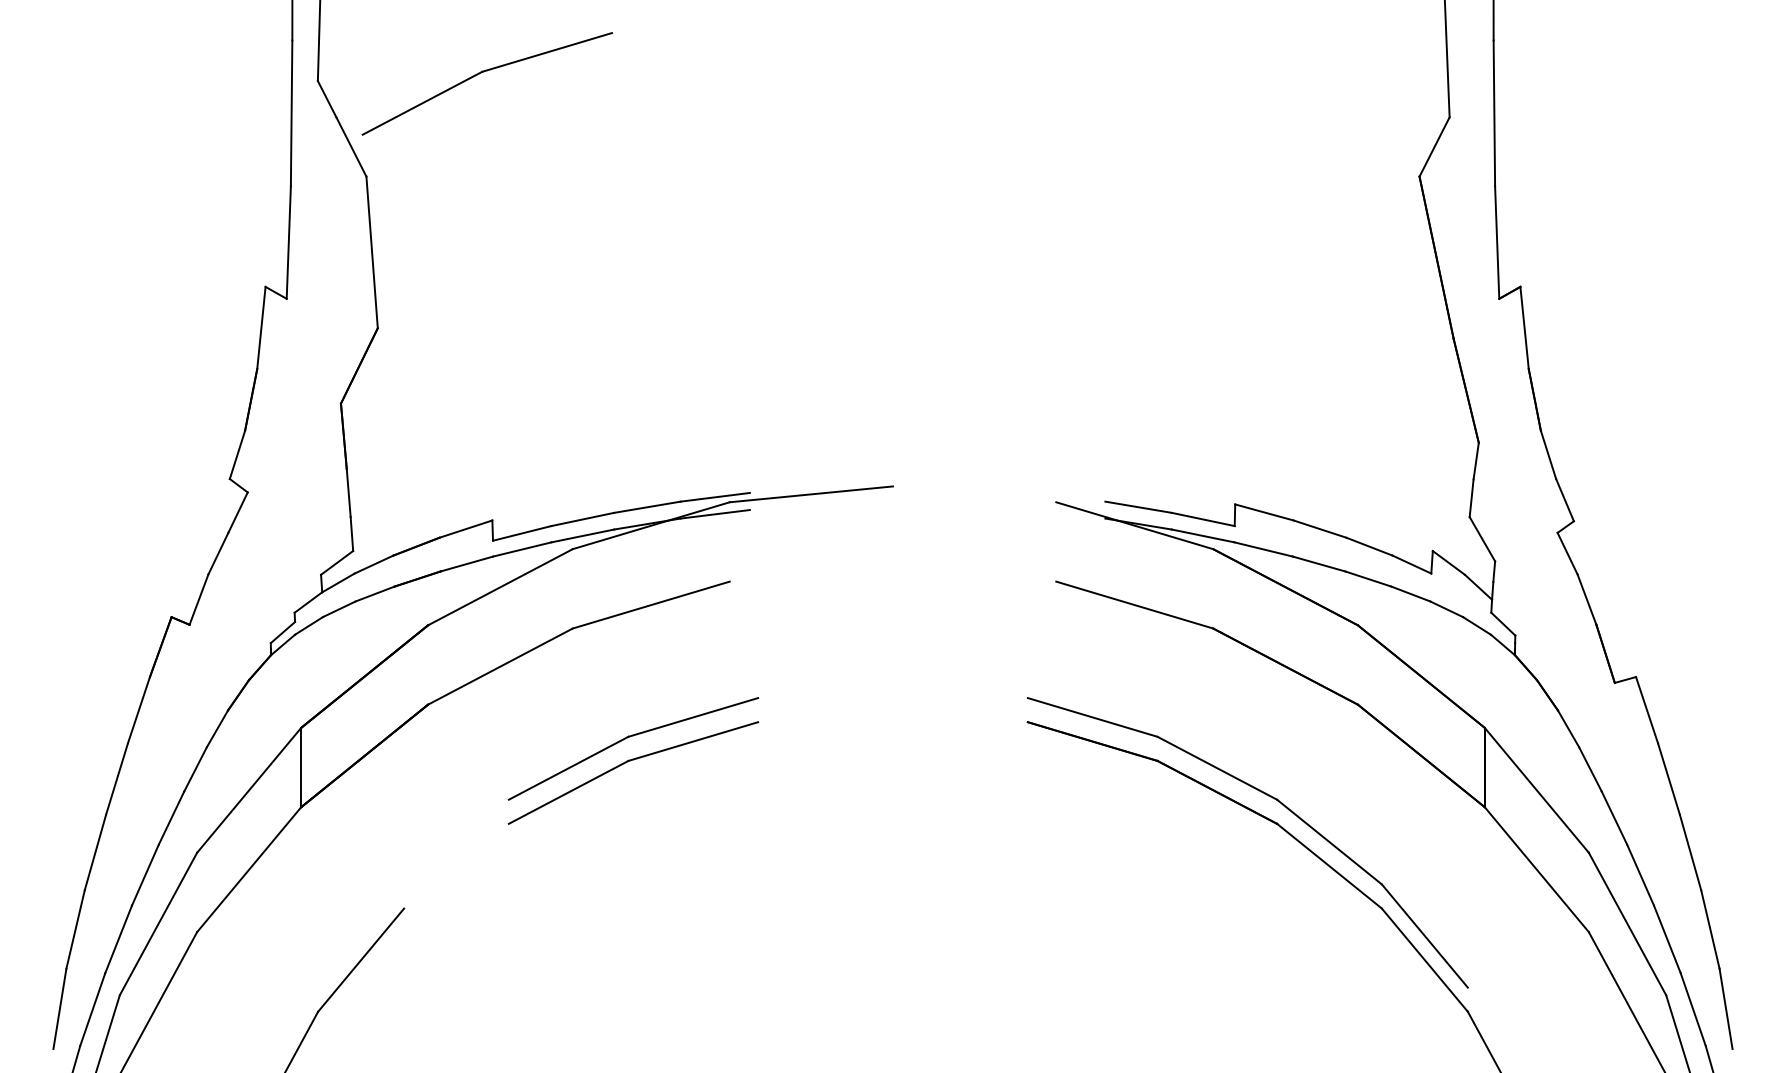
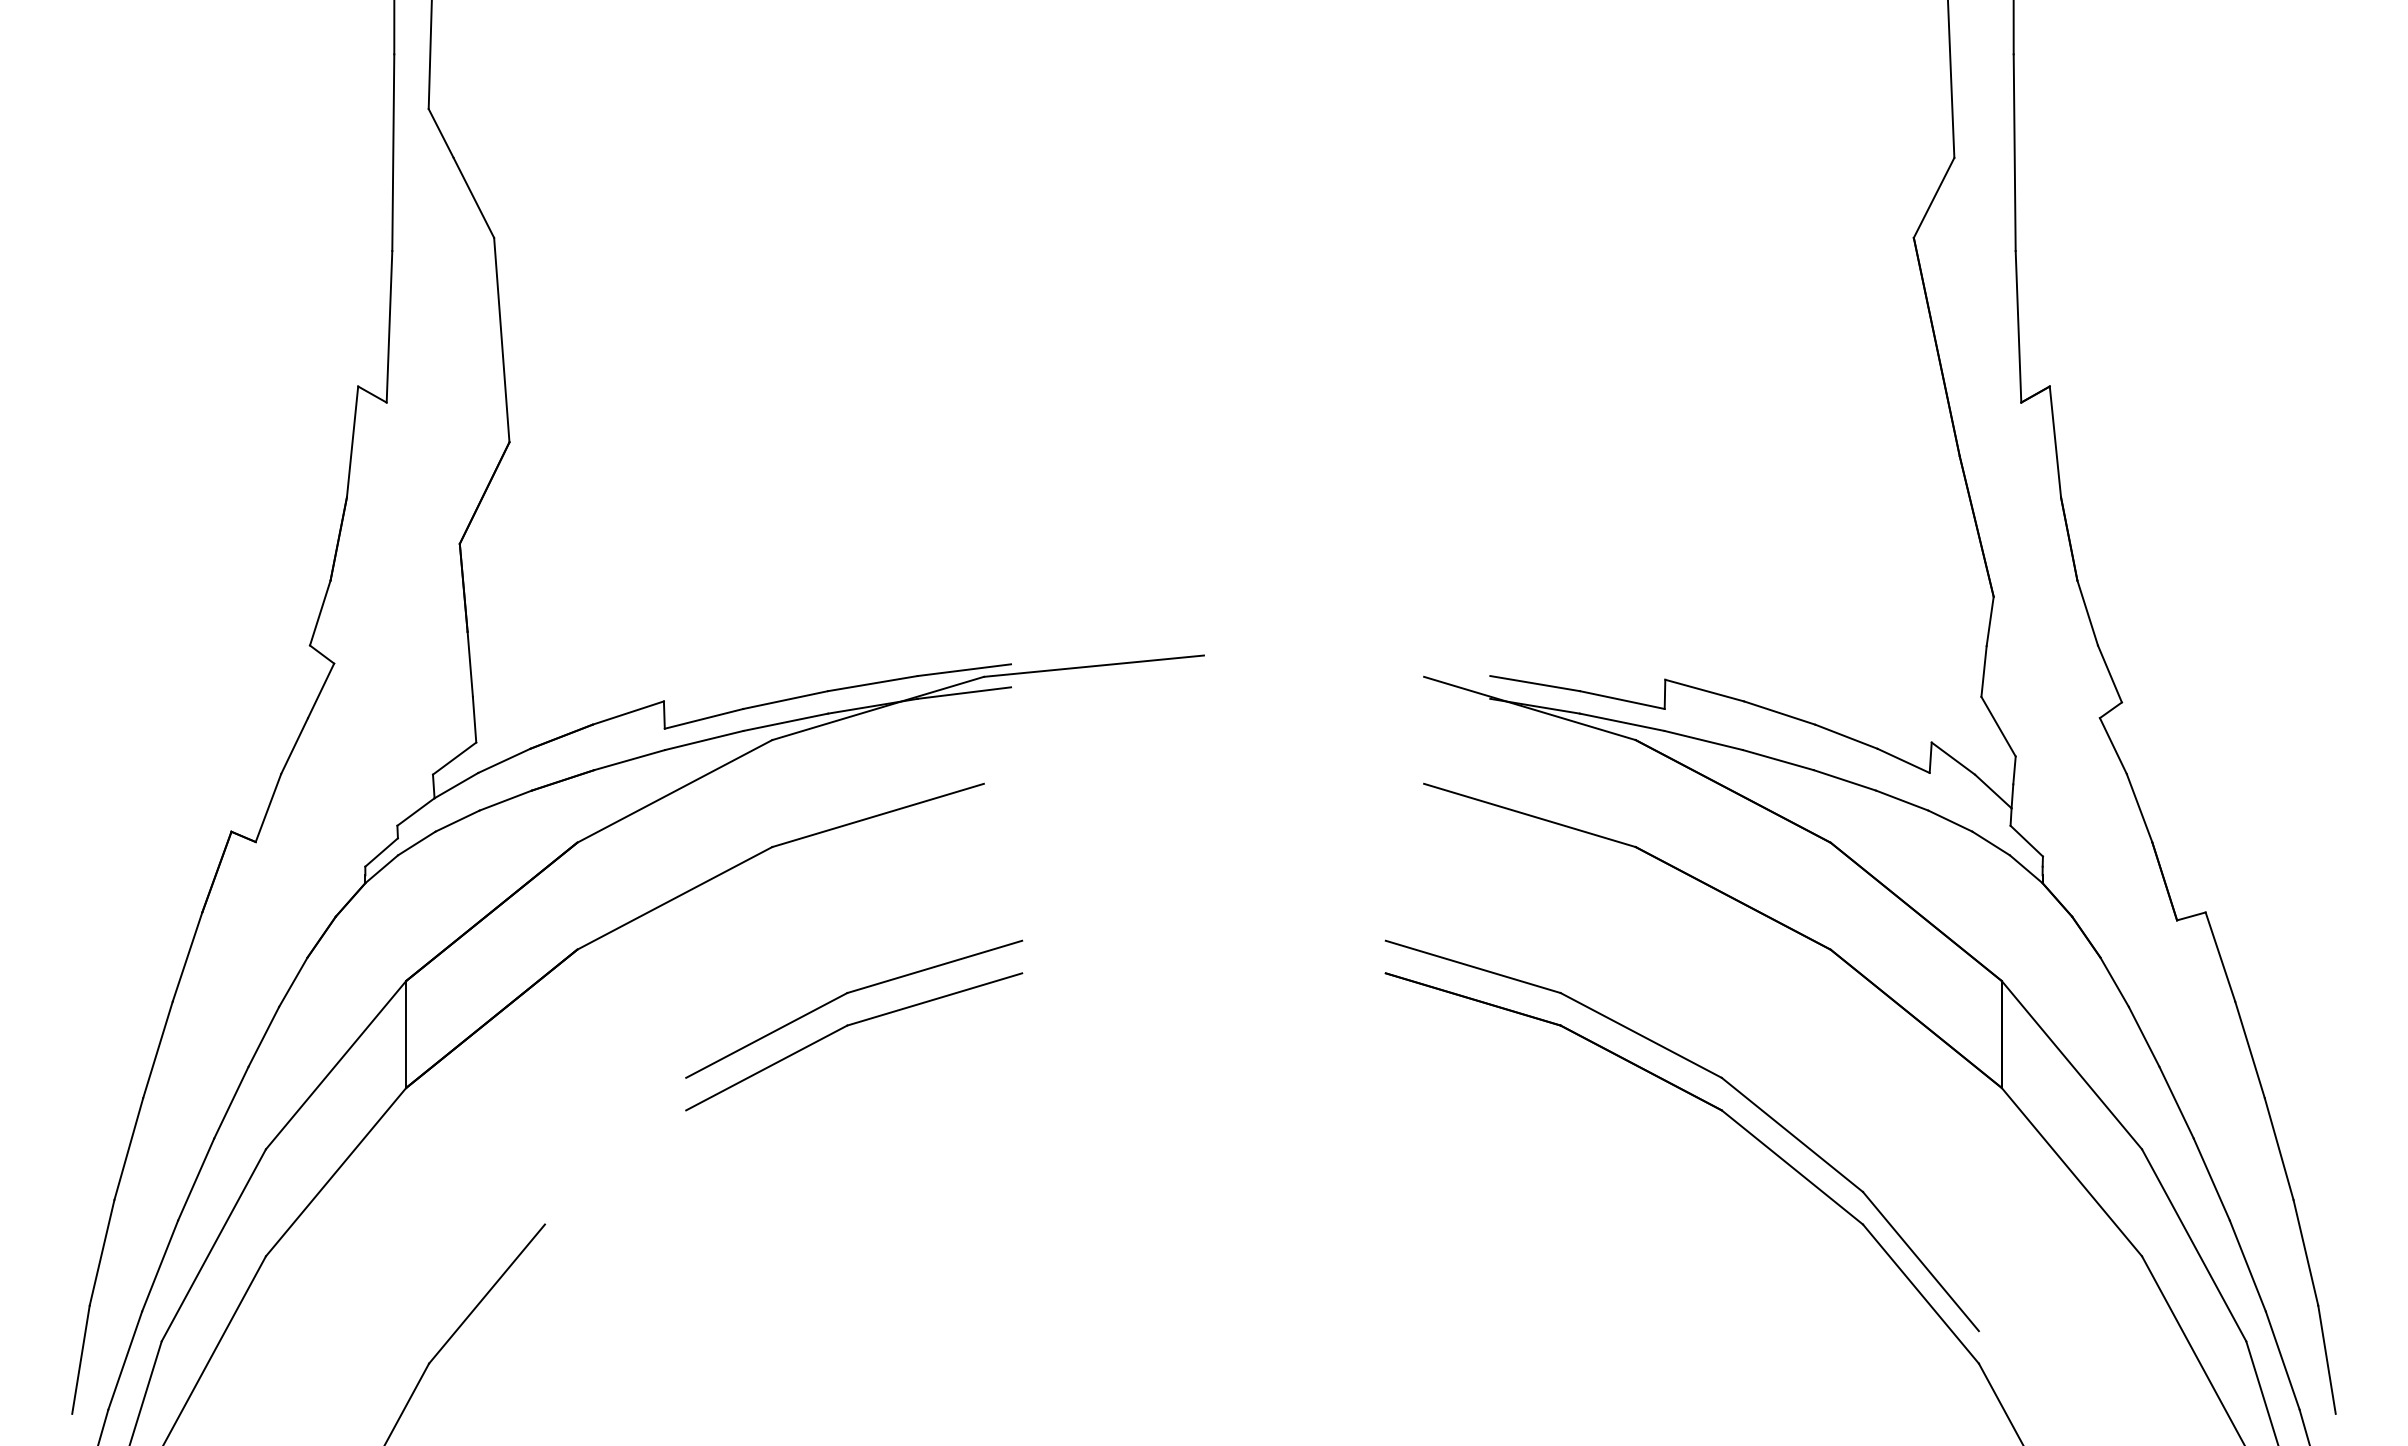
part: (481, 73) -> (649, 98), removed

